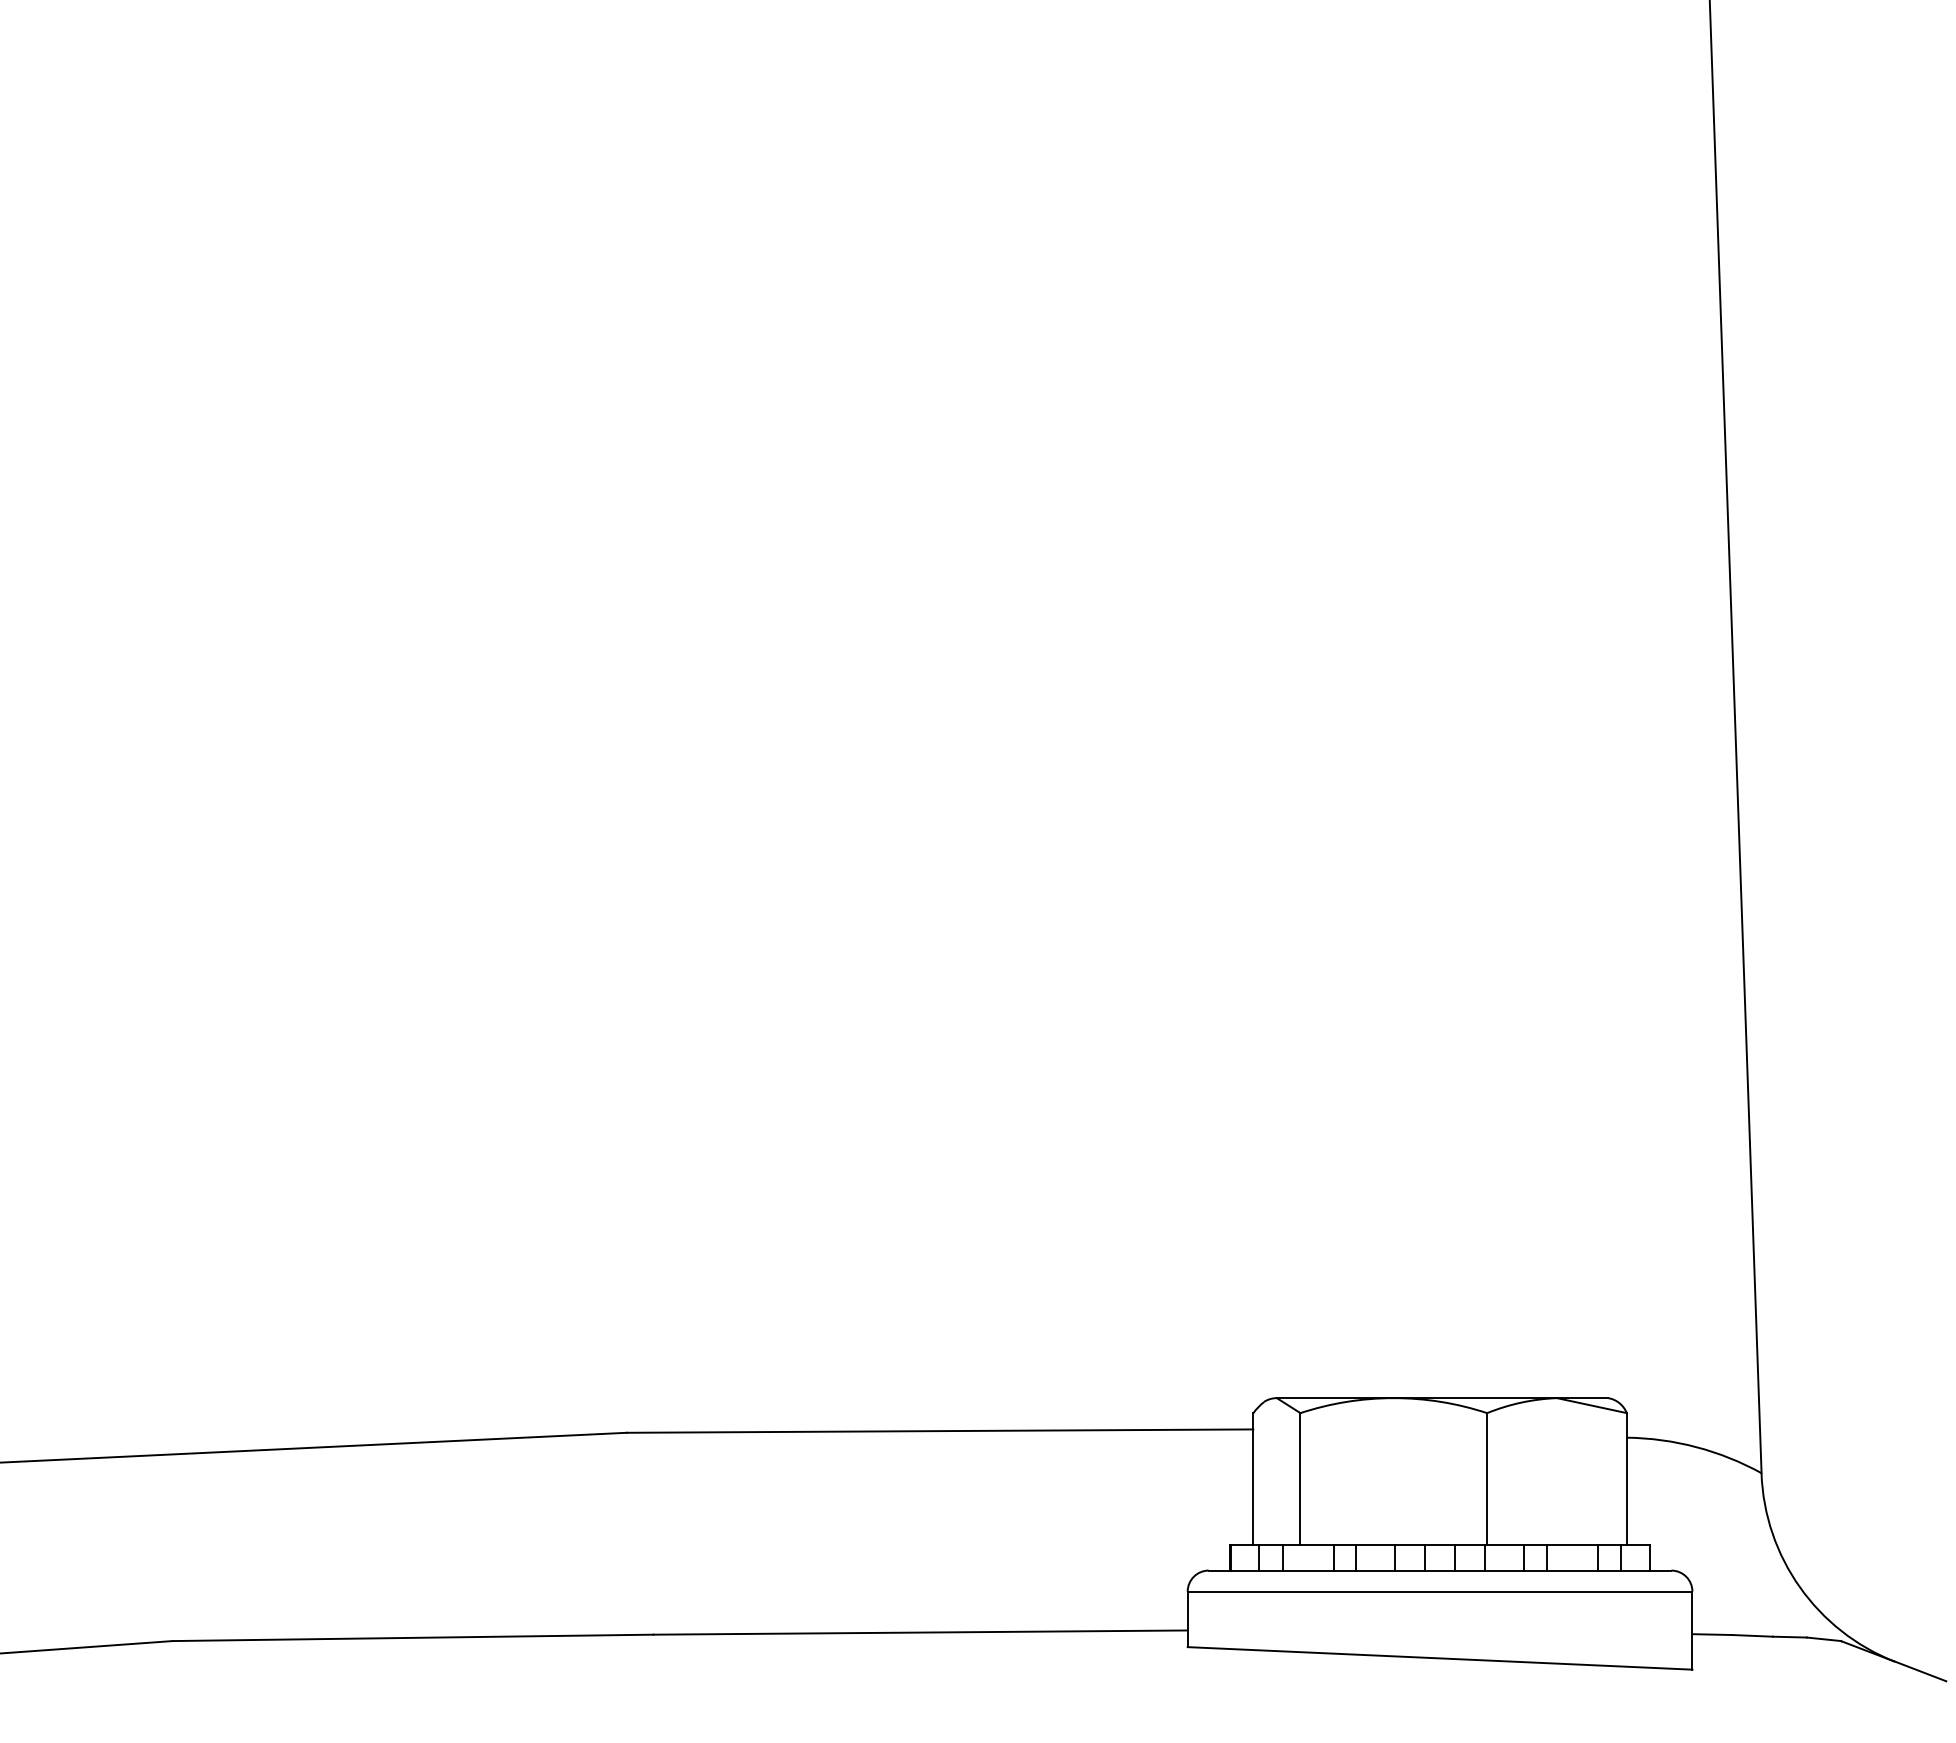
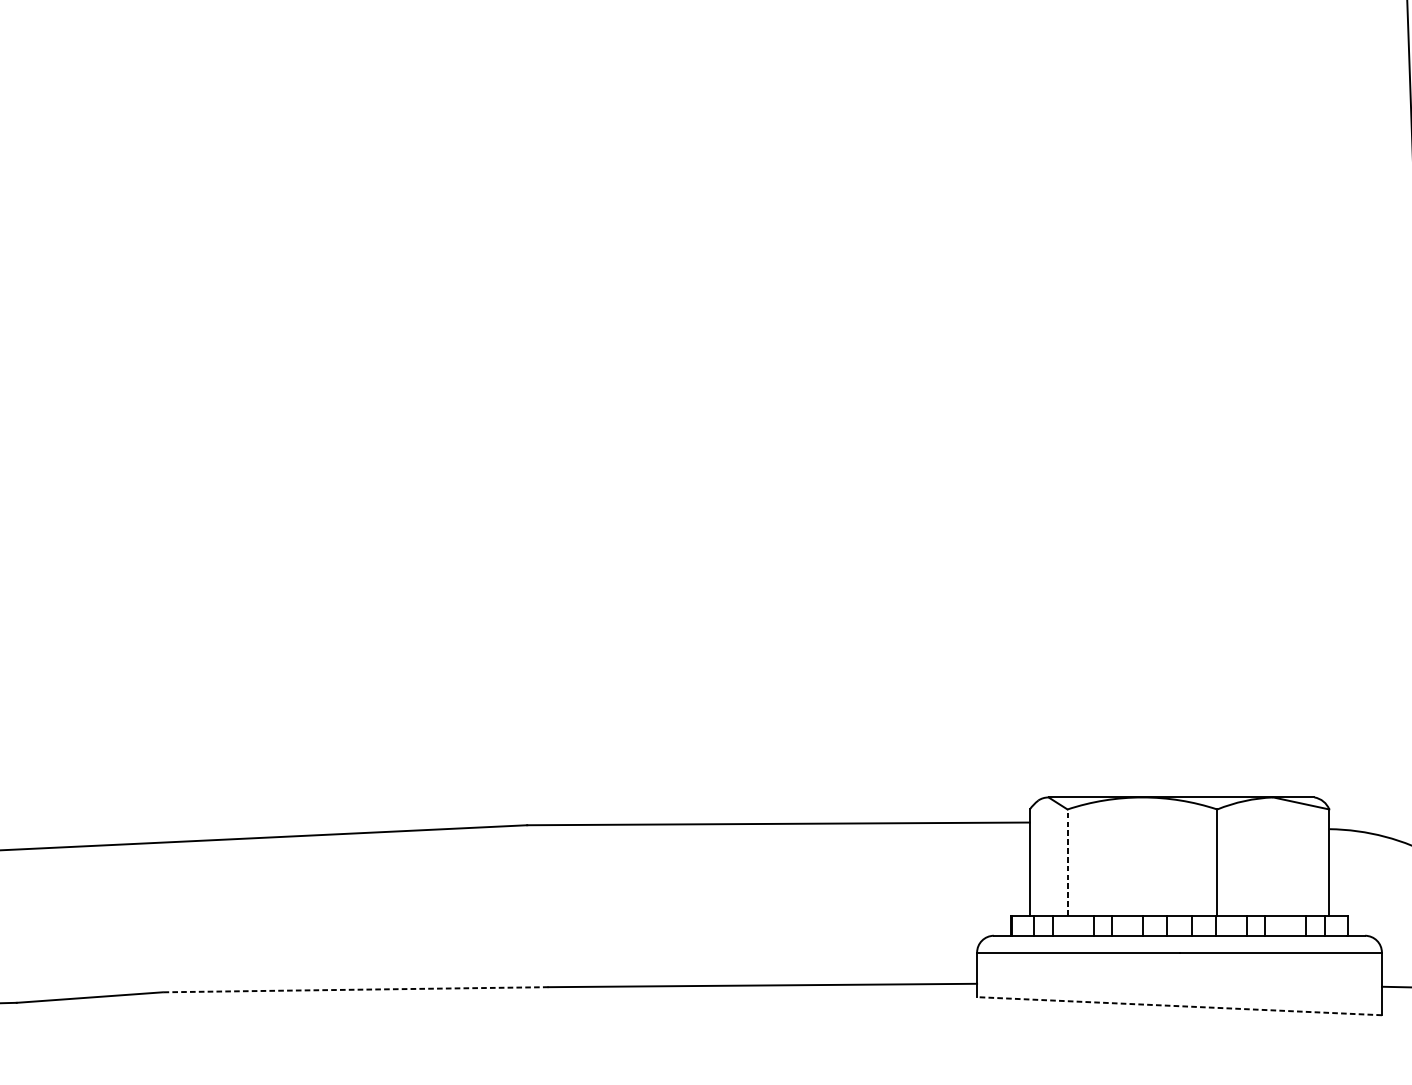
line: (1300, 1478) -> (1067, 861), solid -> dashed
line: (412, 1637) -> (355, 989), solid -> dashed
line: (1440, 1658) -> (1179, 1006), solid -> dashed

